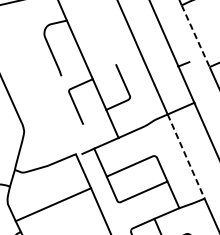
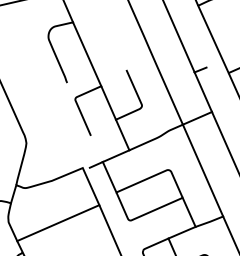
line: (195, 36) -> (213, 39), dashed -> solid
line: (186, 157) -> (203, 171), dashed -> solid

